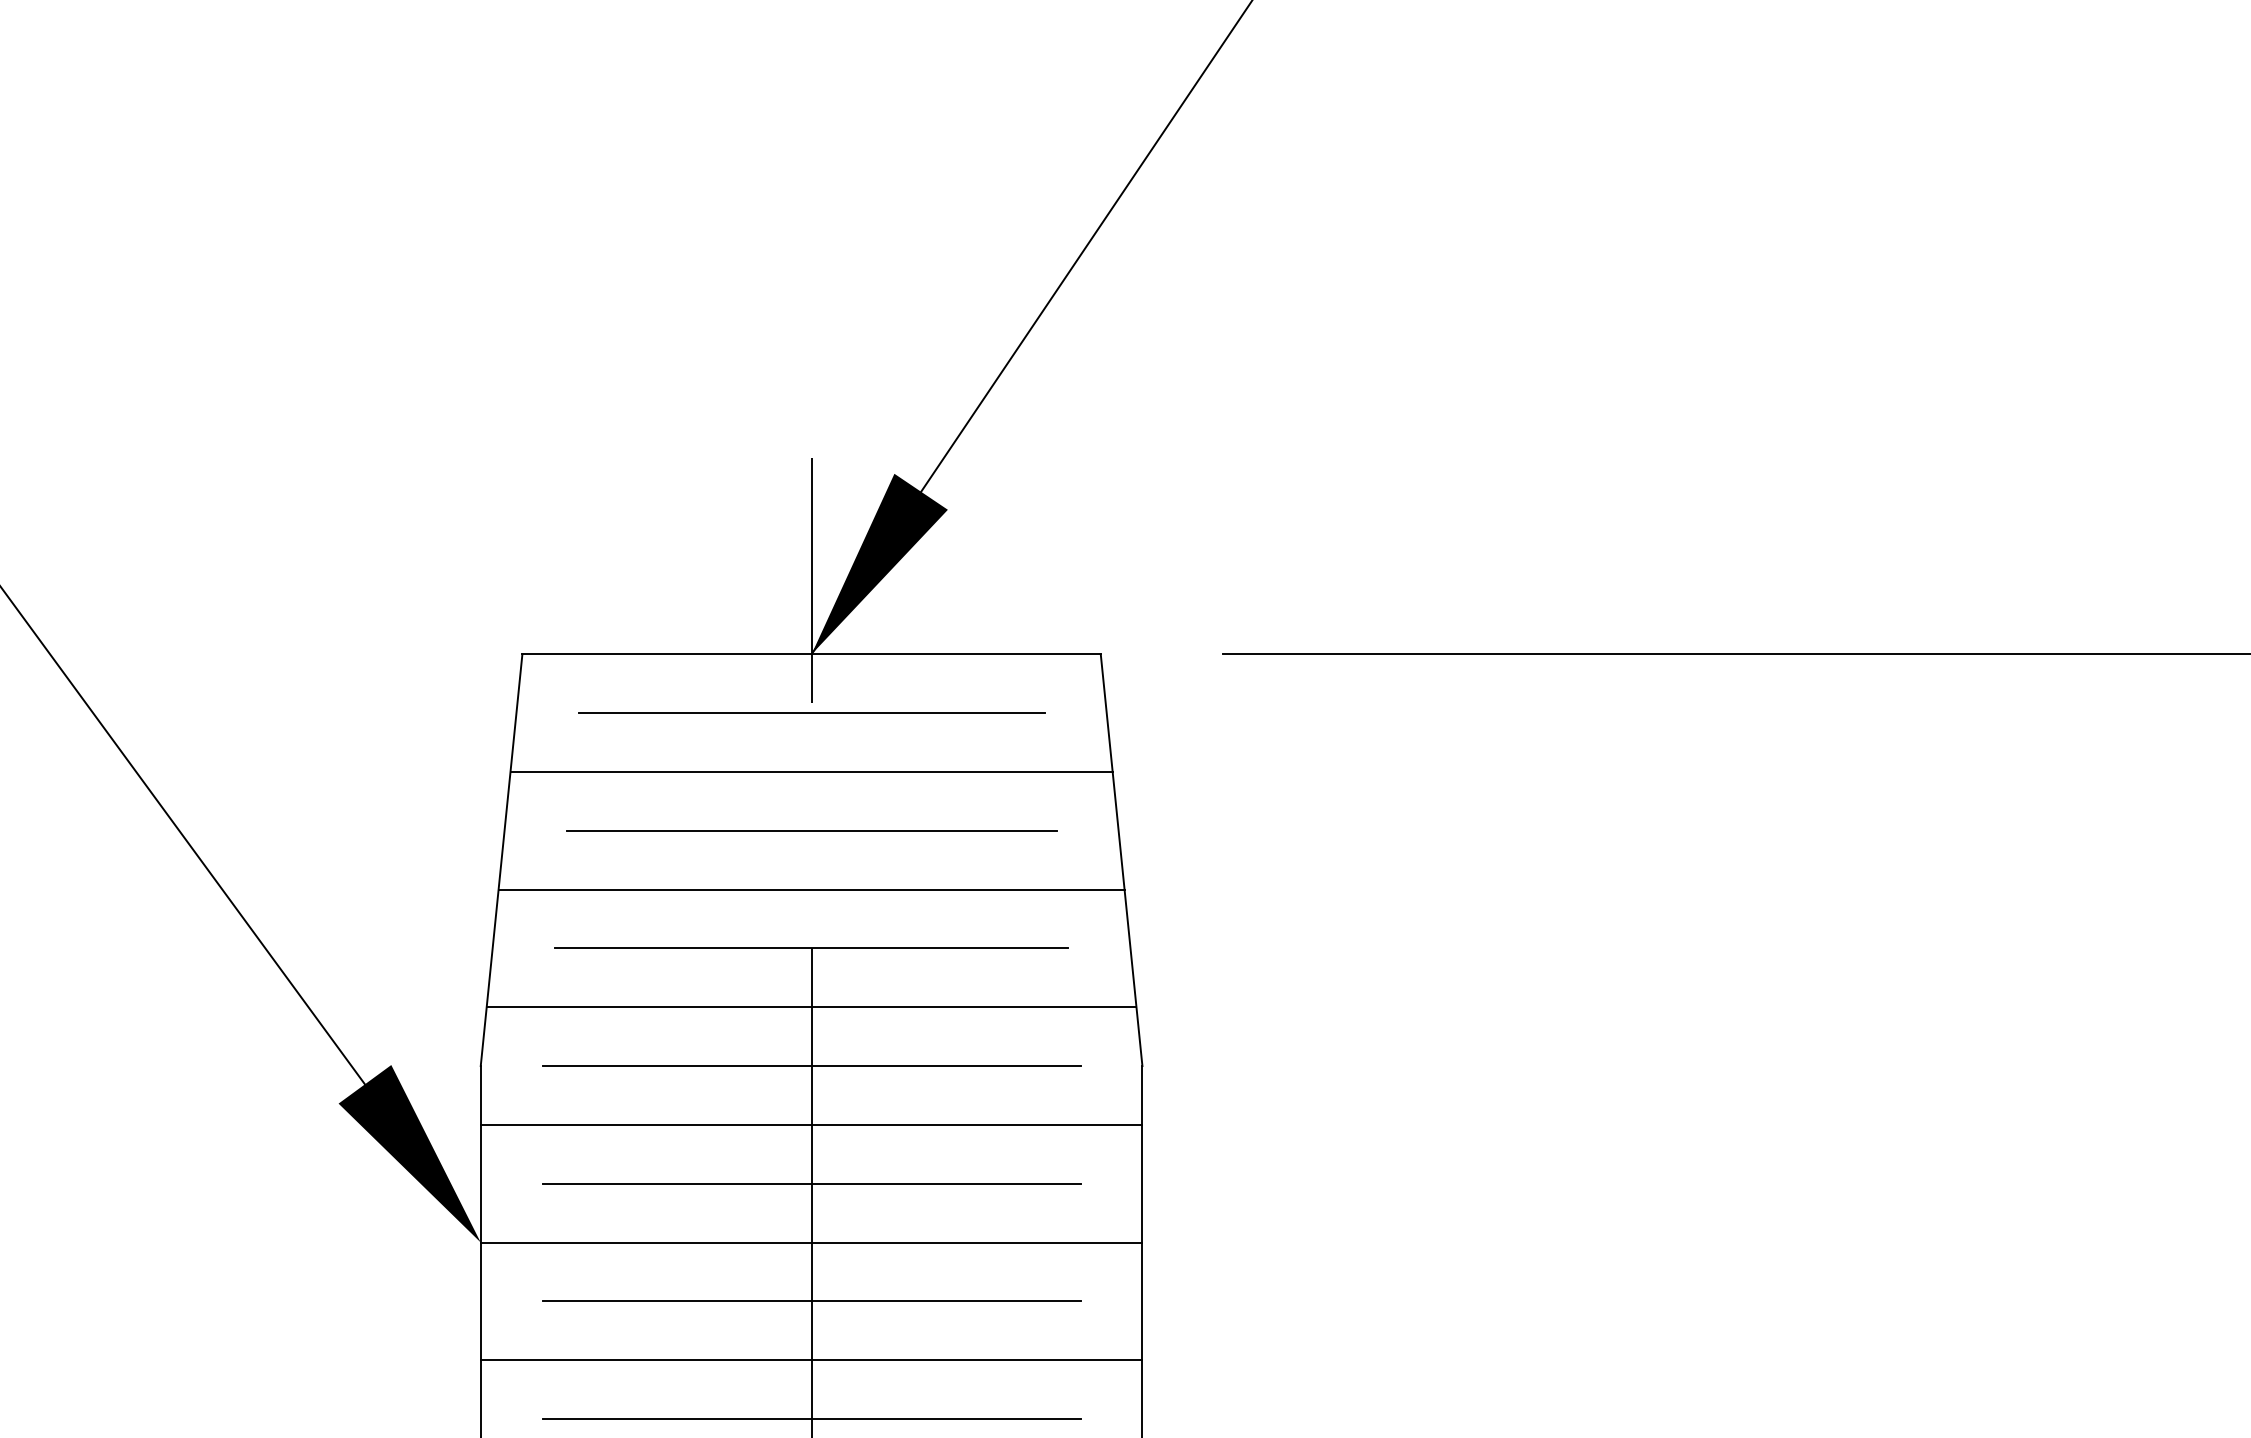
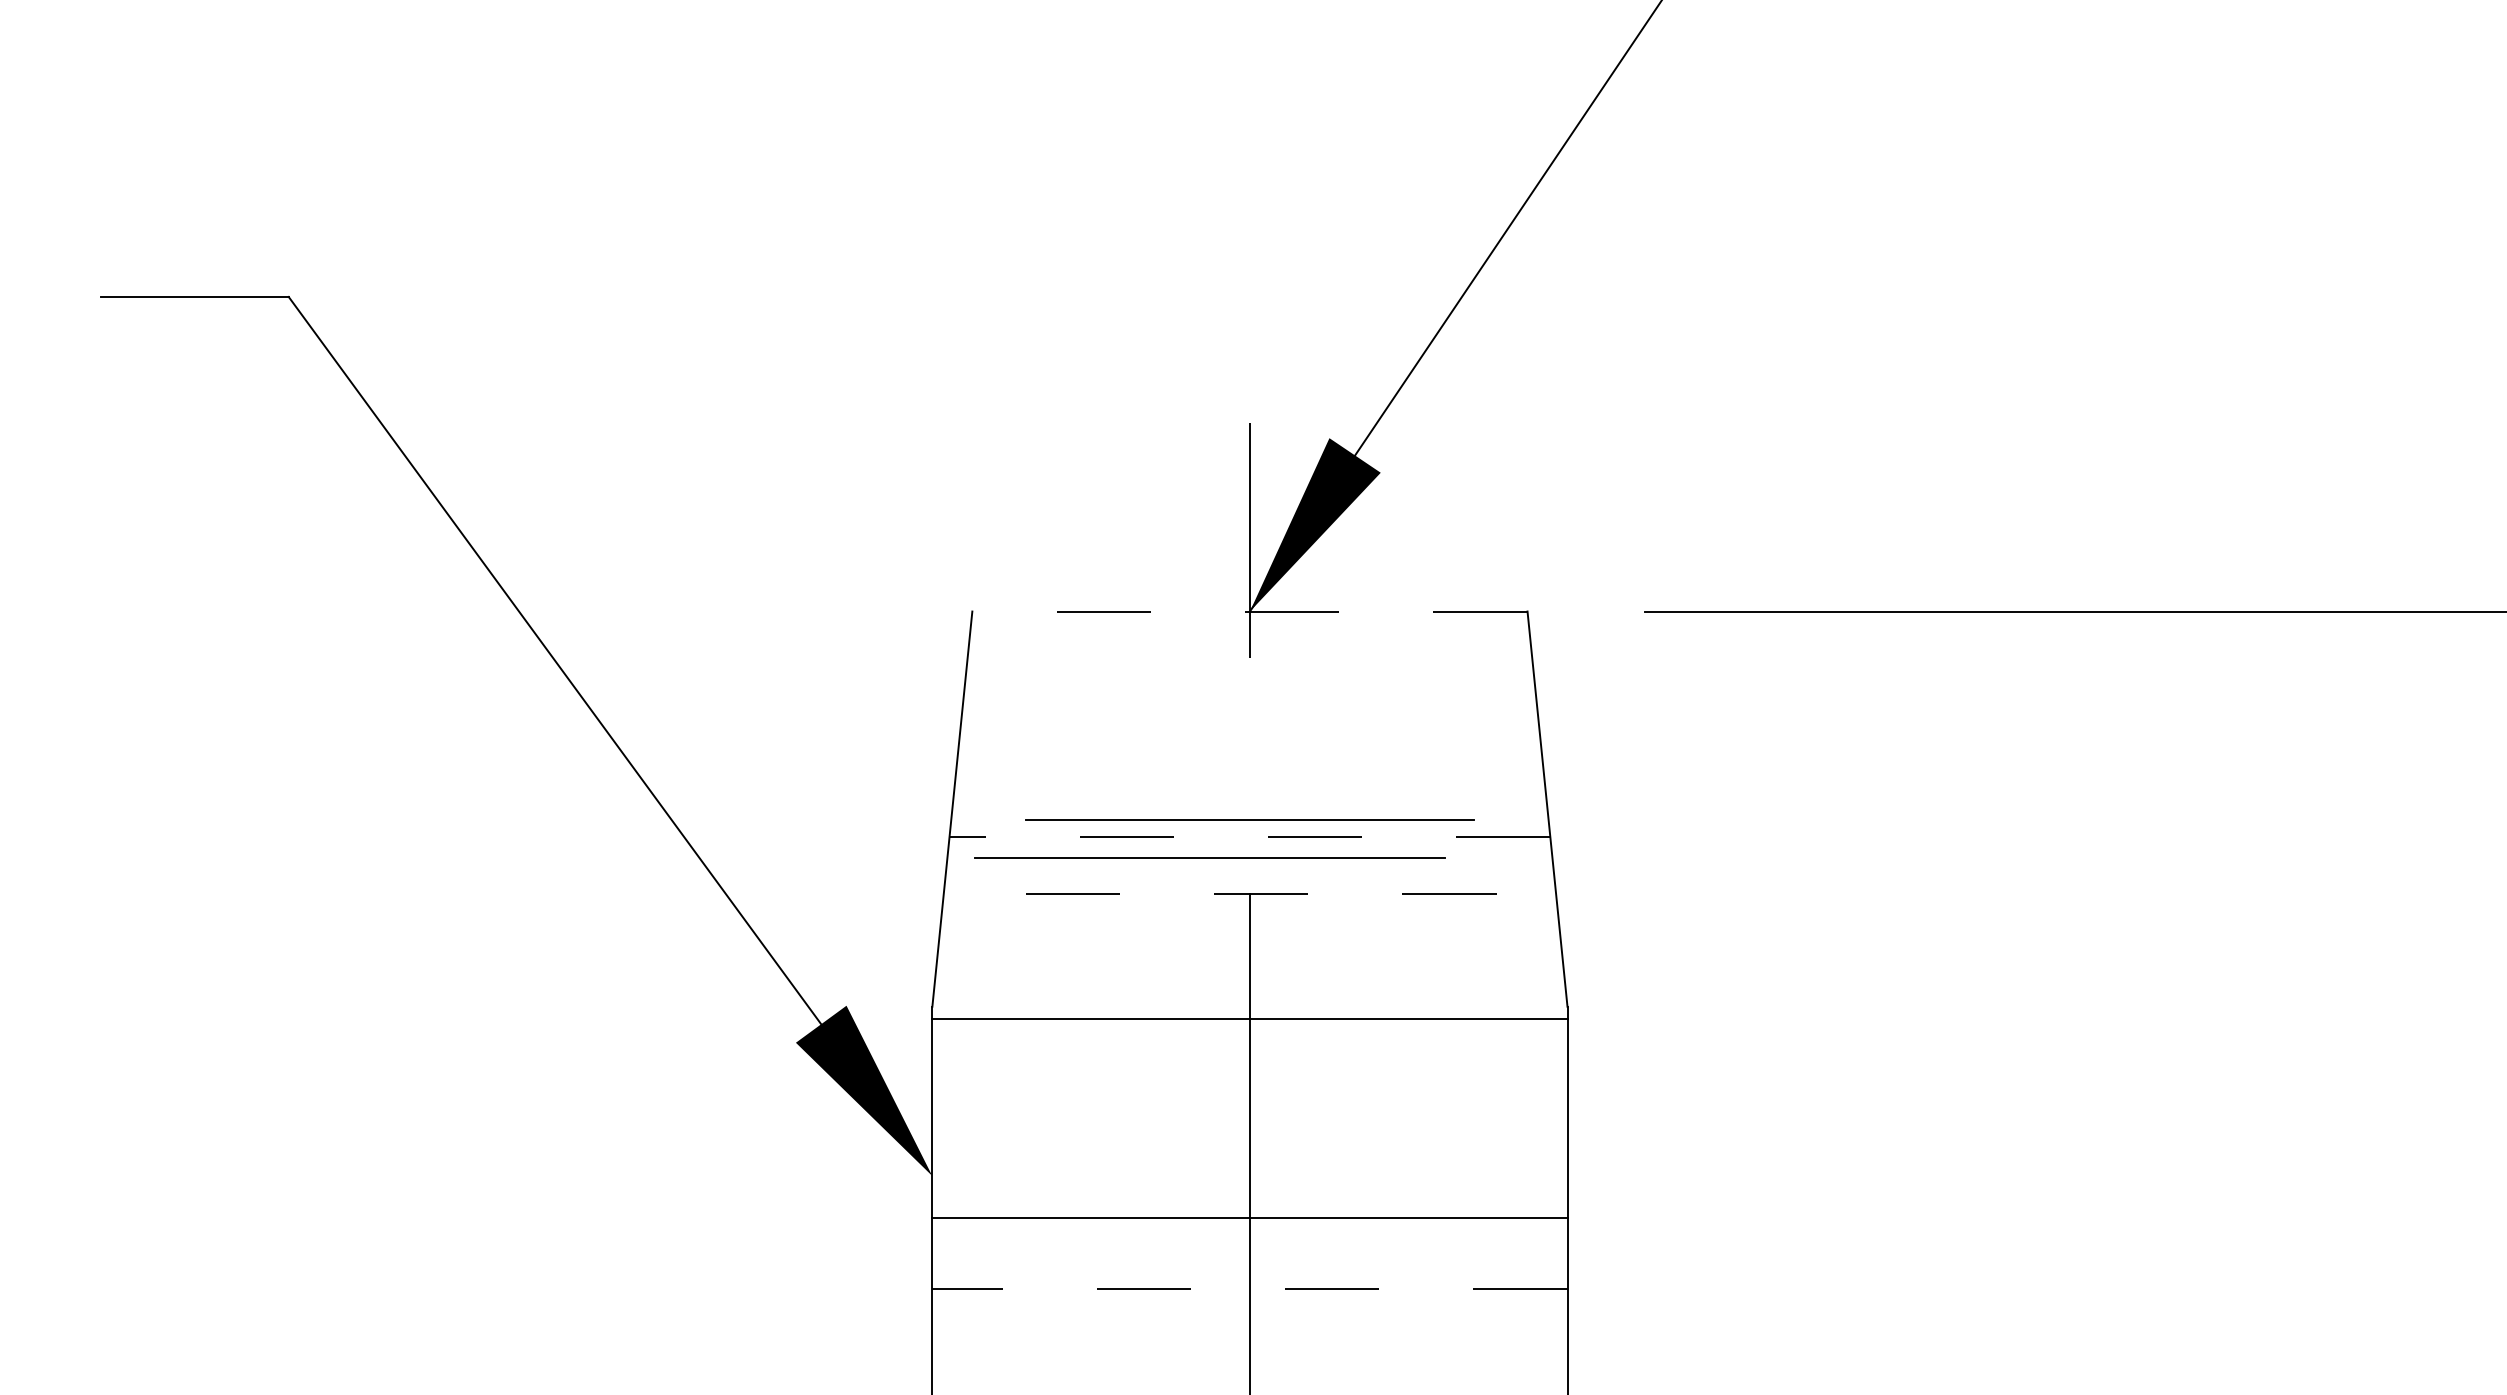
line: (811, 654) -> (1249, 611), solid -> dashed
line: (811, 712) -> (1249, 819), moved
line: (811, 772) -> (1249, 724), removed
line: (811, 830) -> (1209, 857), moved
line: (811, 889) -> (1249, 837), solid -> dashed
line: (811, 948) -> (1249, 893), solid -> dashed
line: (811, 1007) -> (1249, 950), removed
line: (811, 1065) -> (1249, 1006), removed
line: (811, 1125) -> (1249, 1019), moved
line: (811, 1183) -> (1249, 1119), removed
line: (811, 1242) -> (1249, 1218), moved
line: (811, 1301) -> (1249, 1232), removed
line: (811, 1359) -> (1249, 1288), solid -> dashed
line: (811, 1419) -> (1249, 1345), removed

